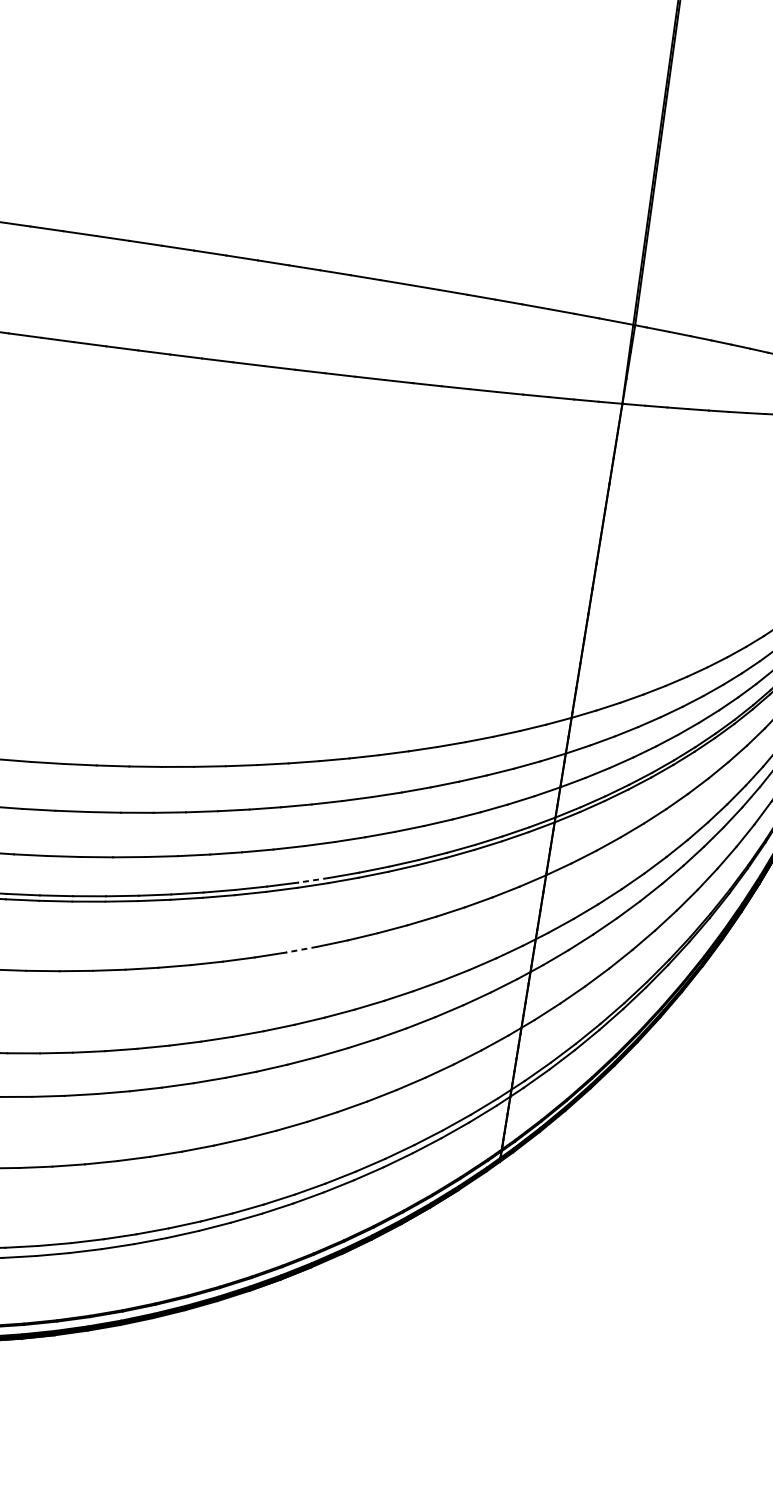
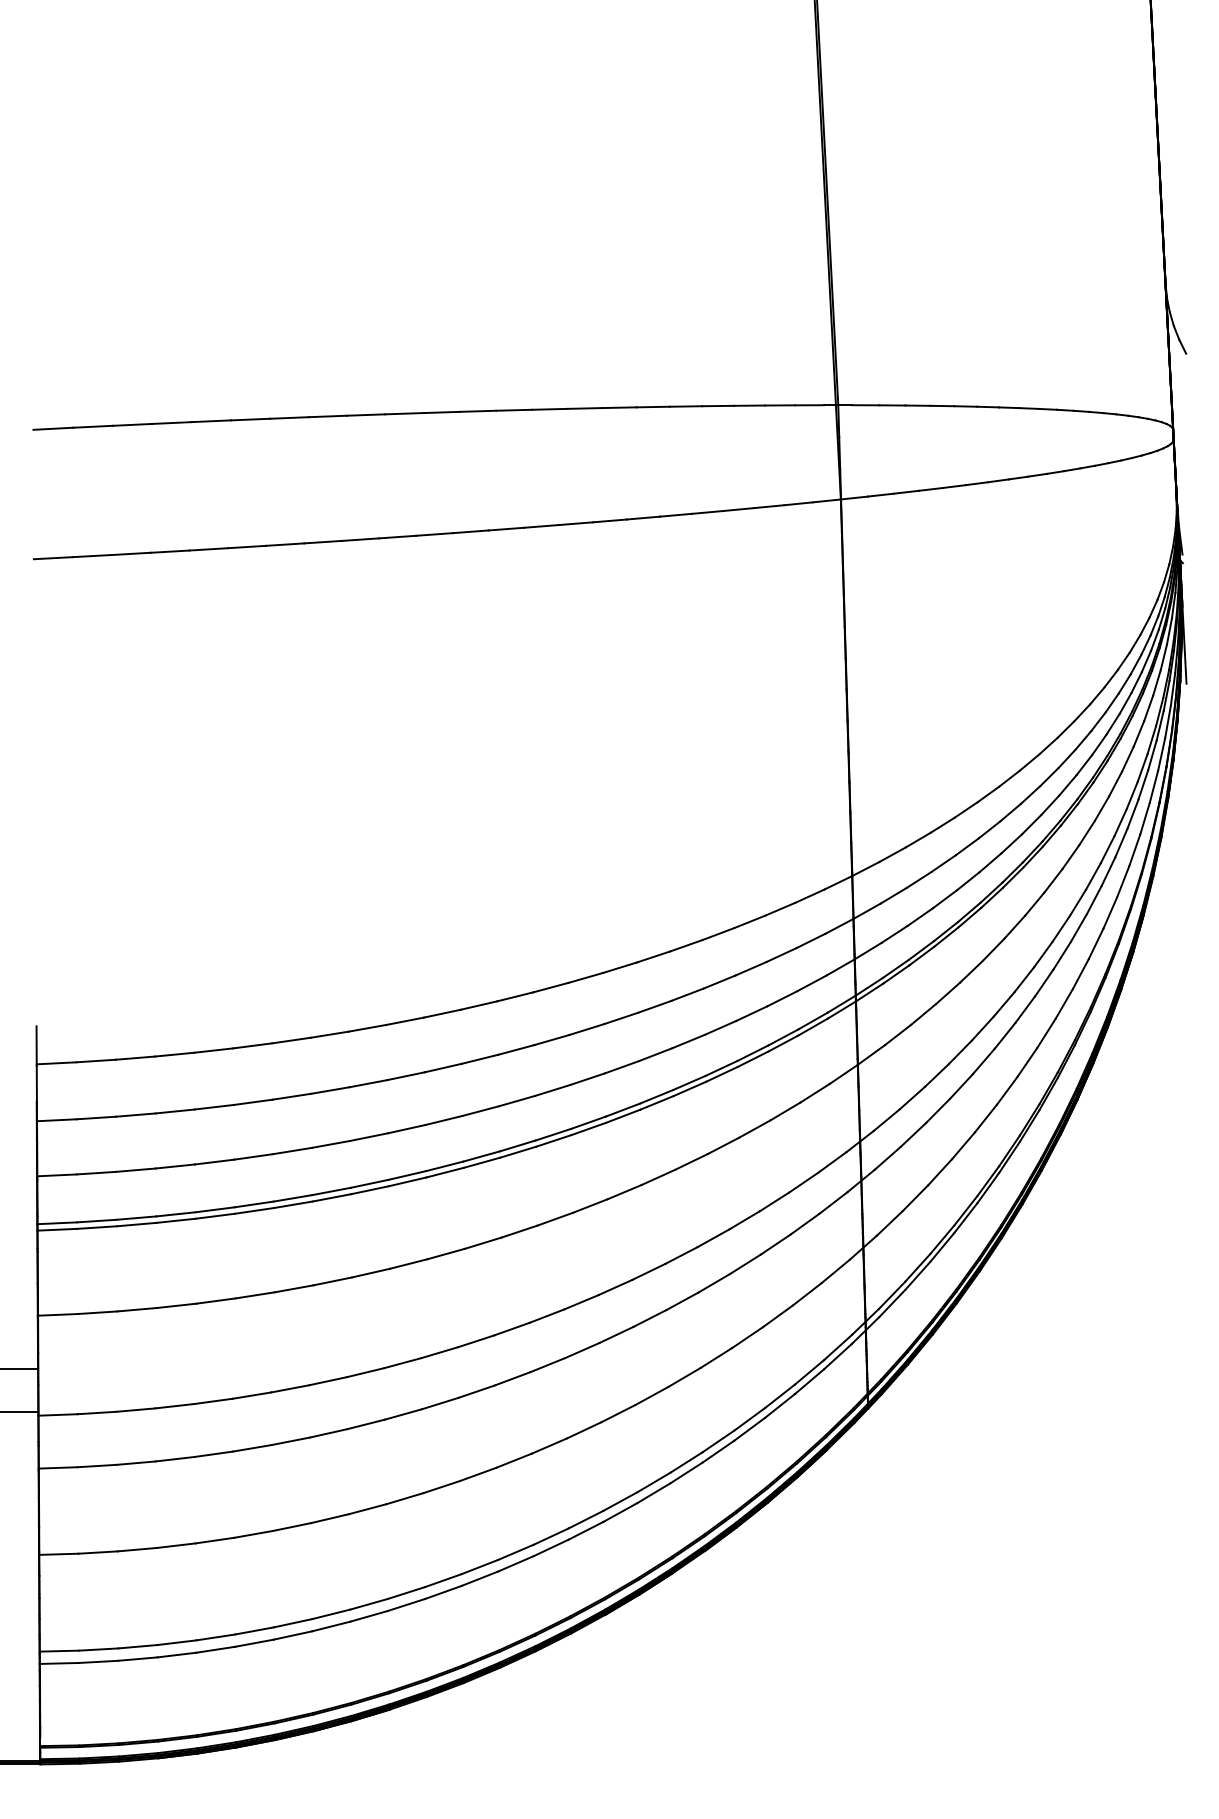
line: (313, 880) -> (588, 1122), dashed -> solid
line: (301, 950) -> (590, 1206), dashed -> solid

